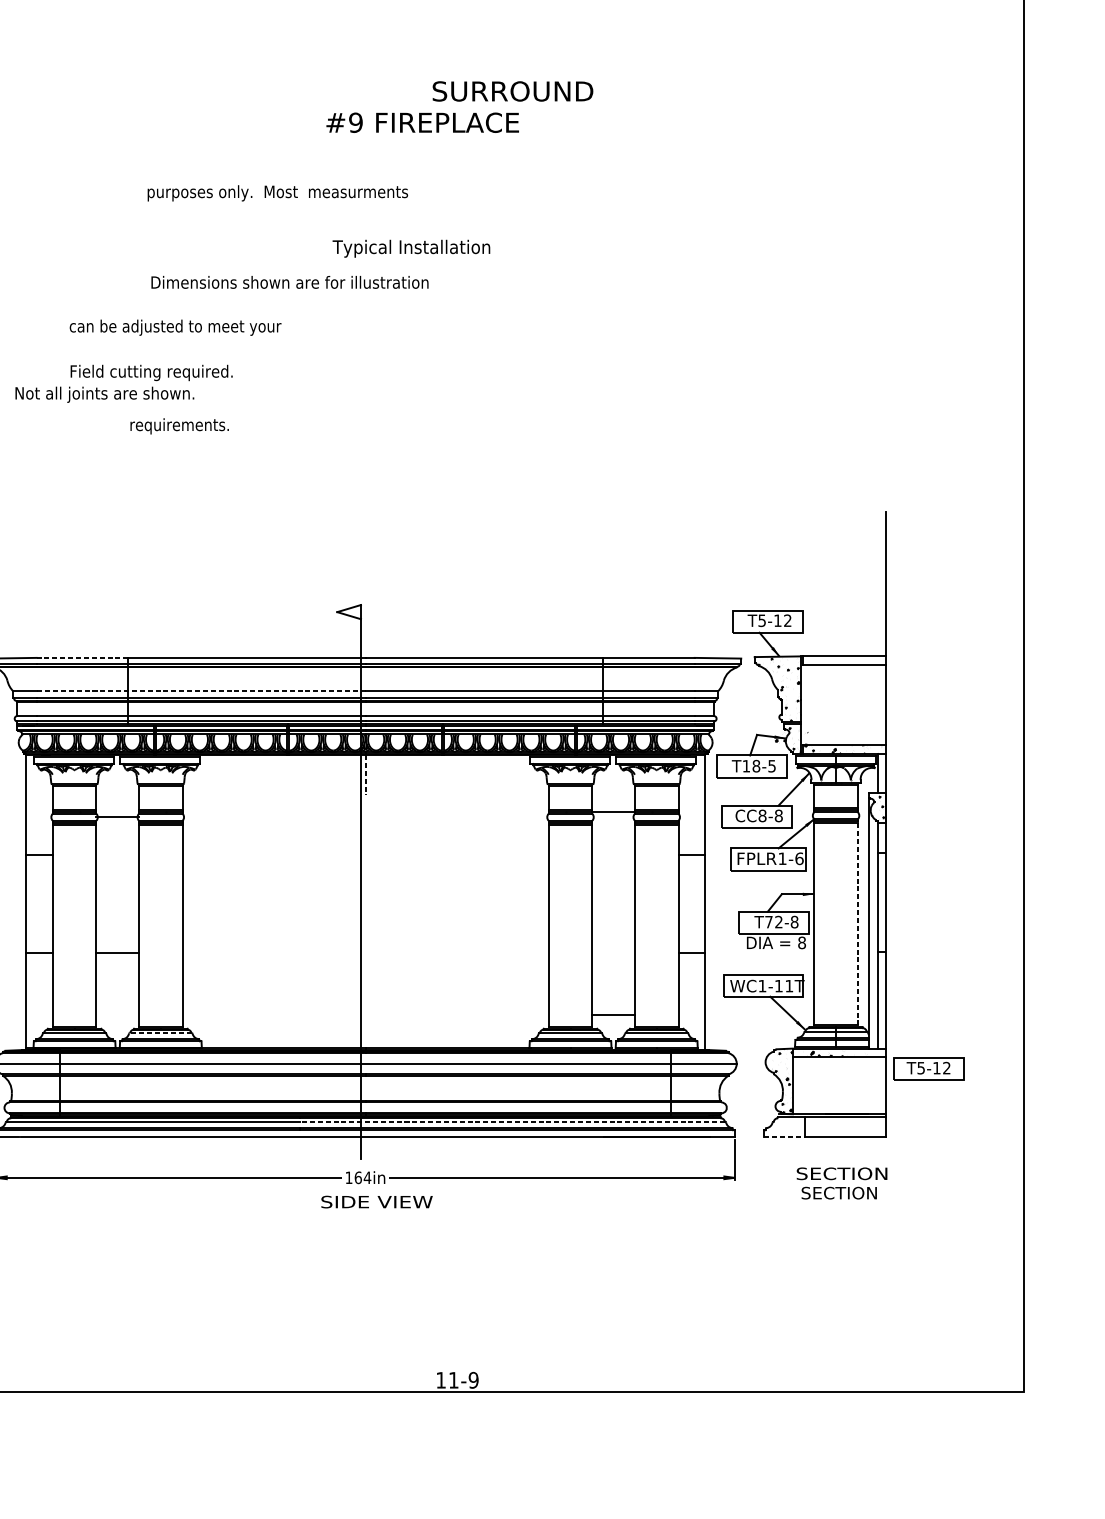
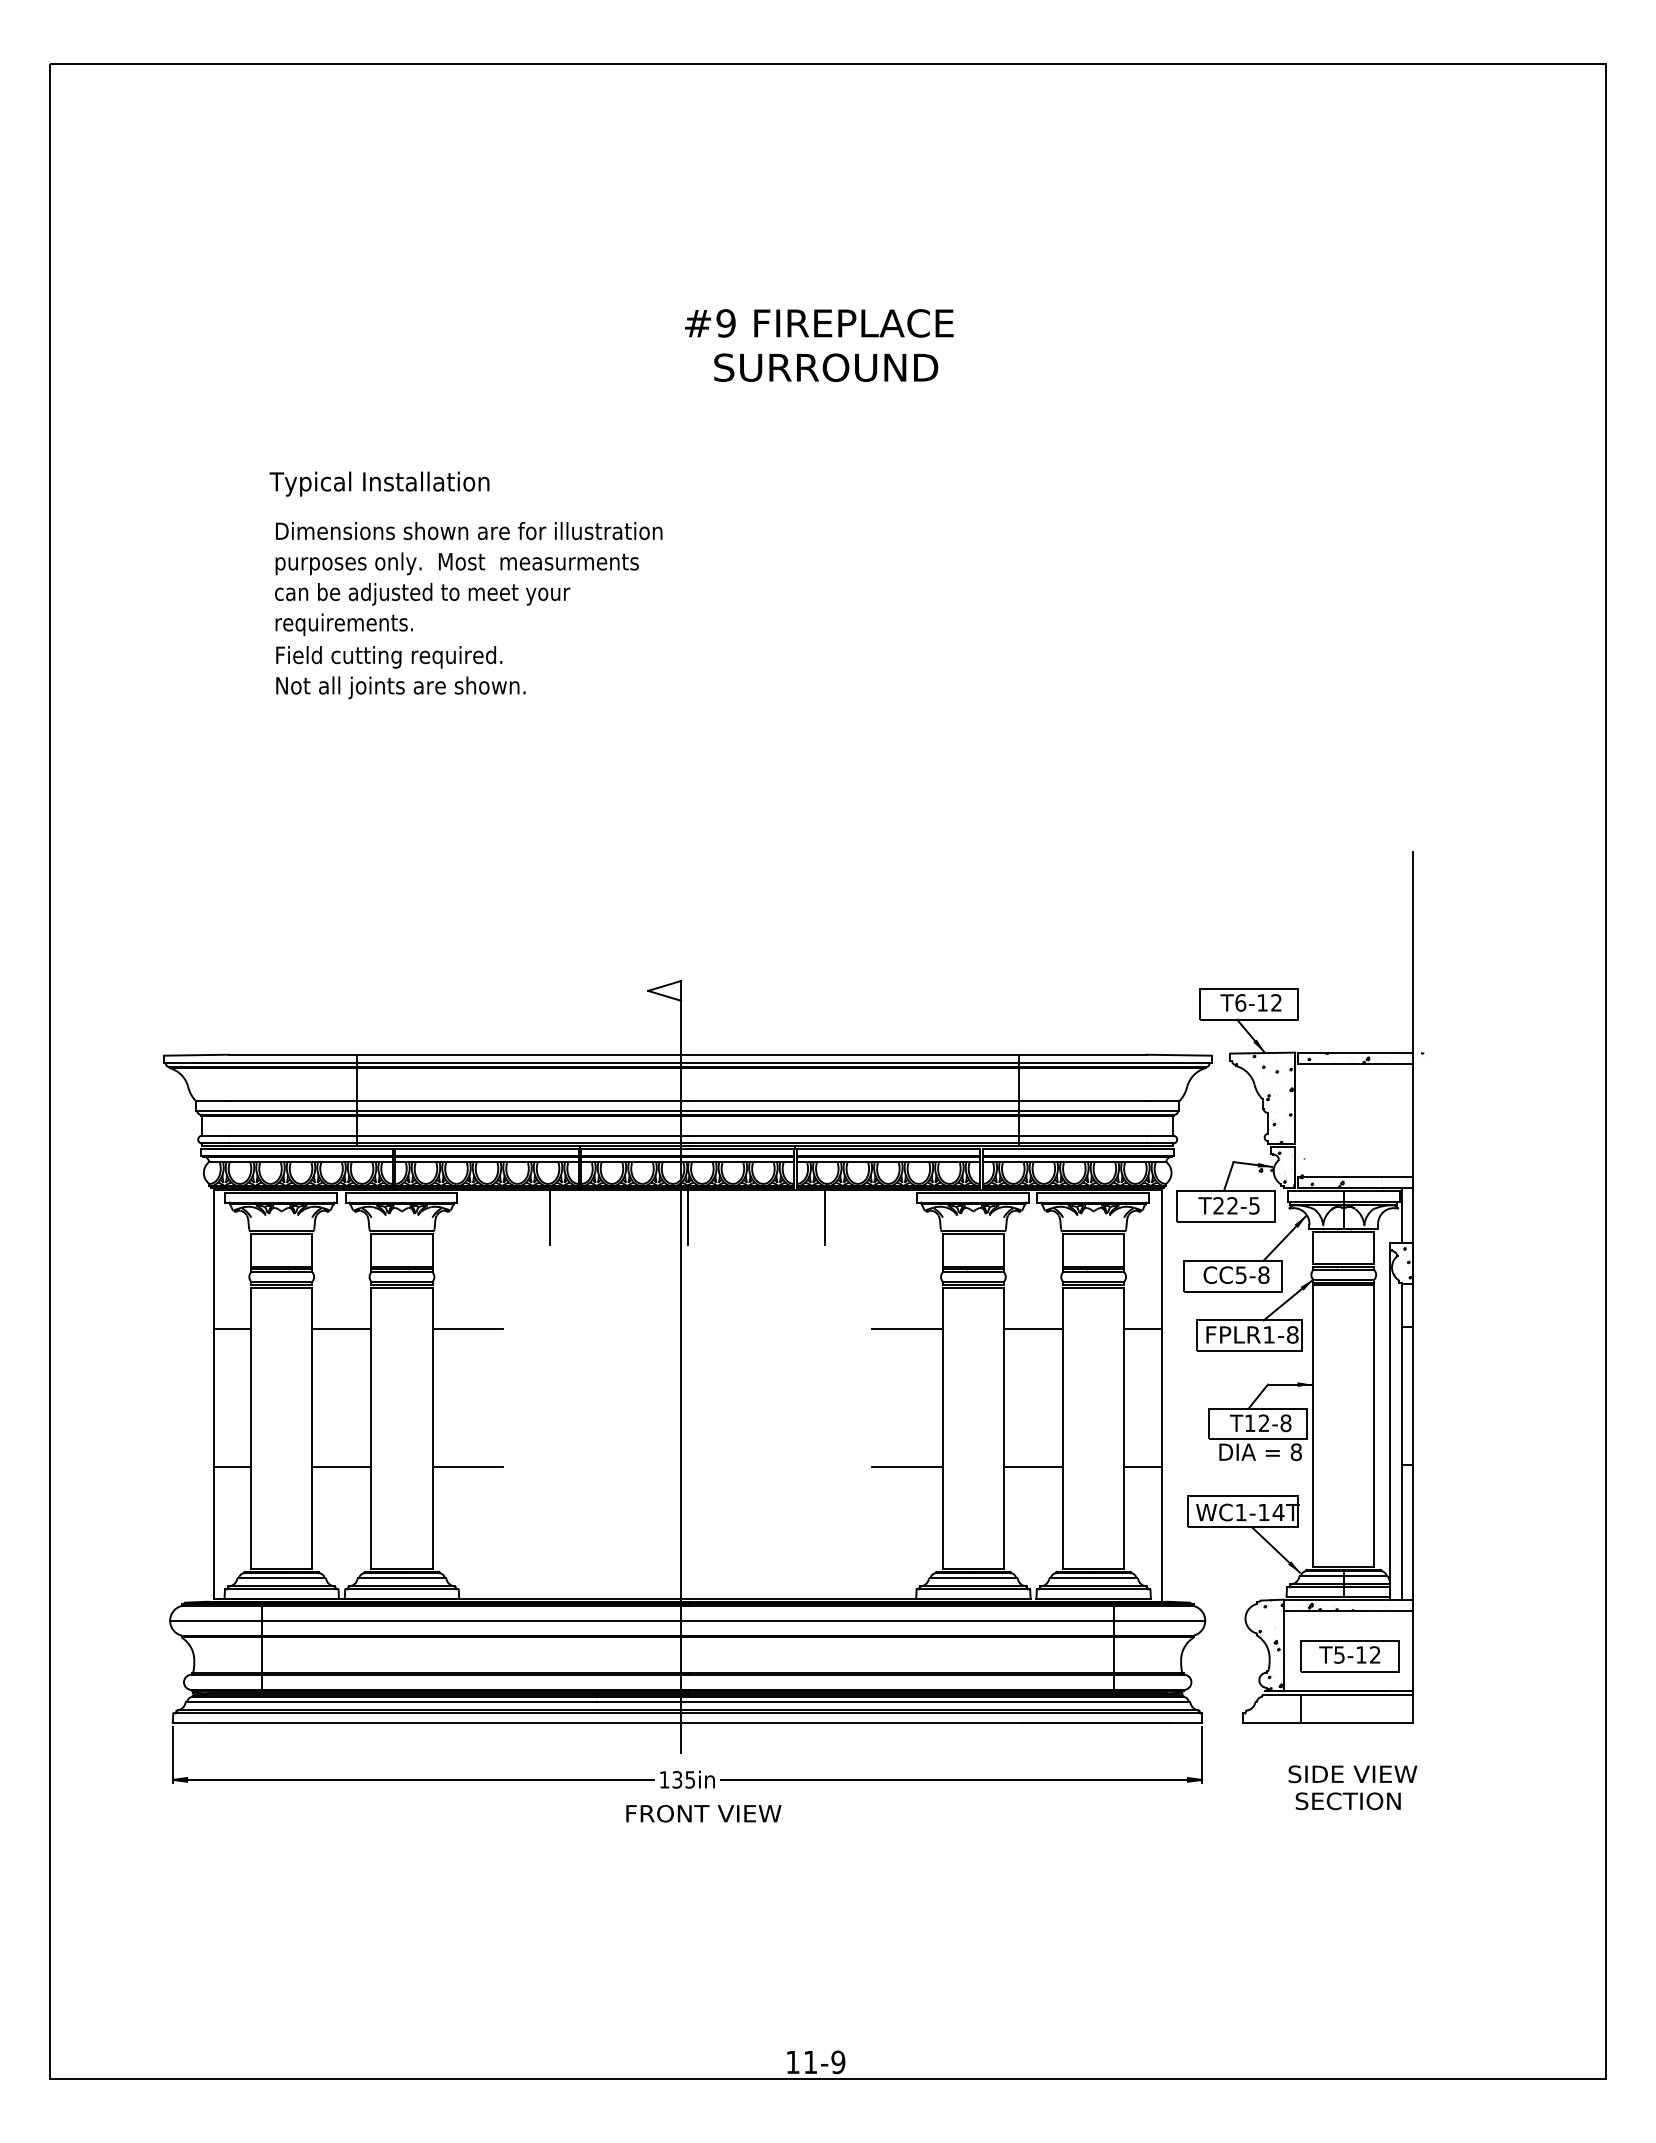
text: (513, 91) -> (826, 367), moved
text: (422, 122) -> (819, 323), moved
text: (277, 193) -> (456, 563), moved
text: (411, 248) -> (379, 483), moved
text: (290, 282) -> (469, 531), moved
text: (104, 394) -> (400, 687), moved
text: (179, 426) -> (343, 624), moved
text: (762, 620) -> (1240, 1002), T5-12 -> T6-12
line: (82, 657) -> (292, 1054), dashed -> solid
hatch: (848, 660) -> (1361, 1058), added
line: (200, 691) -> (457, 1101), dashed -> solid
text: (751, 766) -> (1225, 1205), T18-5 -> T22-5
line: (267, 774) -> (550, 1217), added
line: (365, 774) -> (687, 1217), dashed -> solid
line: (464, 774) -> (825, 1217), added
line: (613, 811) -> (1033, 1329), moved
text: (762, 815) -> (1240, 1274), CC8-8 -> CC5-8
line: (117, 816) -> (341, 1329), moved
line: (207, 854) -> (467, 1329), added
line: (523, 854) -> (907, 1329), added
text: (799, 858) -> (1292, 1334), FPLR1-6 -> FPLR1-8
text: (769, 921) -> (1250, 1422), T72-8 -> T12-8
line: (858, 924) -> (1374, 1426), dashed -> solid
line: (207, 953) -> (467, 1466), added
line: (523, 953) -> (907, 1466), added
text: (789, 986) -> (1278, 1512), WC1-11T -> WC1-14T
line: (613, 1014) -> (1033, 1466), moved
line: (160, 1033) -> (401, 1578), dashed -> solid
part: (928, 1069) -> (1349, 1656), moved
line: (512, 1121) -> (892, 1701), dashed -> solid
line: (784, 1136) -> (1272, 1722), dashed -> solid
text: (842, 1173) -> (1352, 1774), SECTION -> SIDE VIEW
text: (362, 1177) -> (683, 1779), 164 -> 135
text: (376, 1201) -> (703, 1813), SIDE VIEW -> FRONT VIEW

